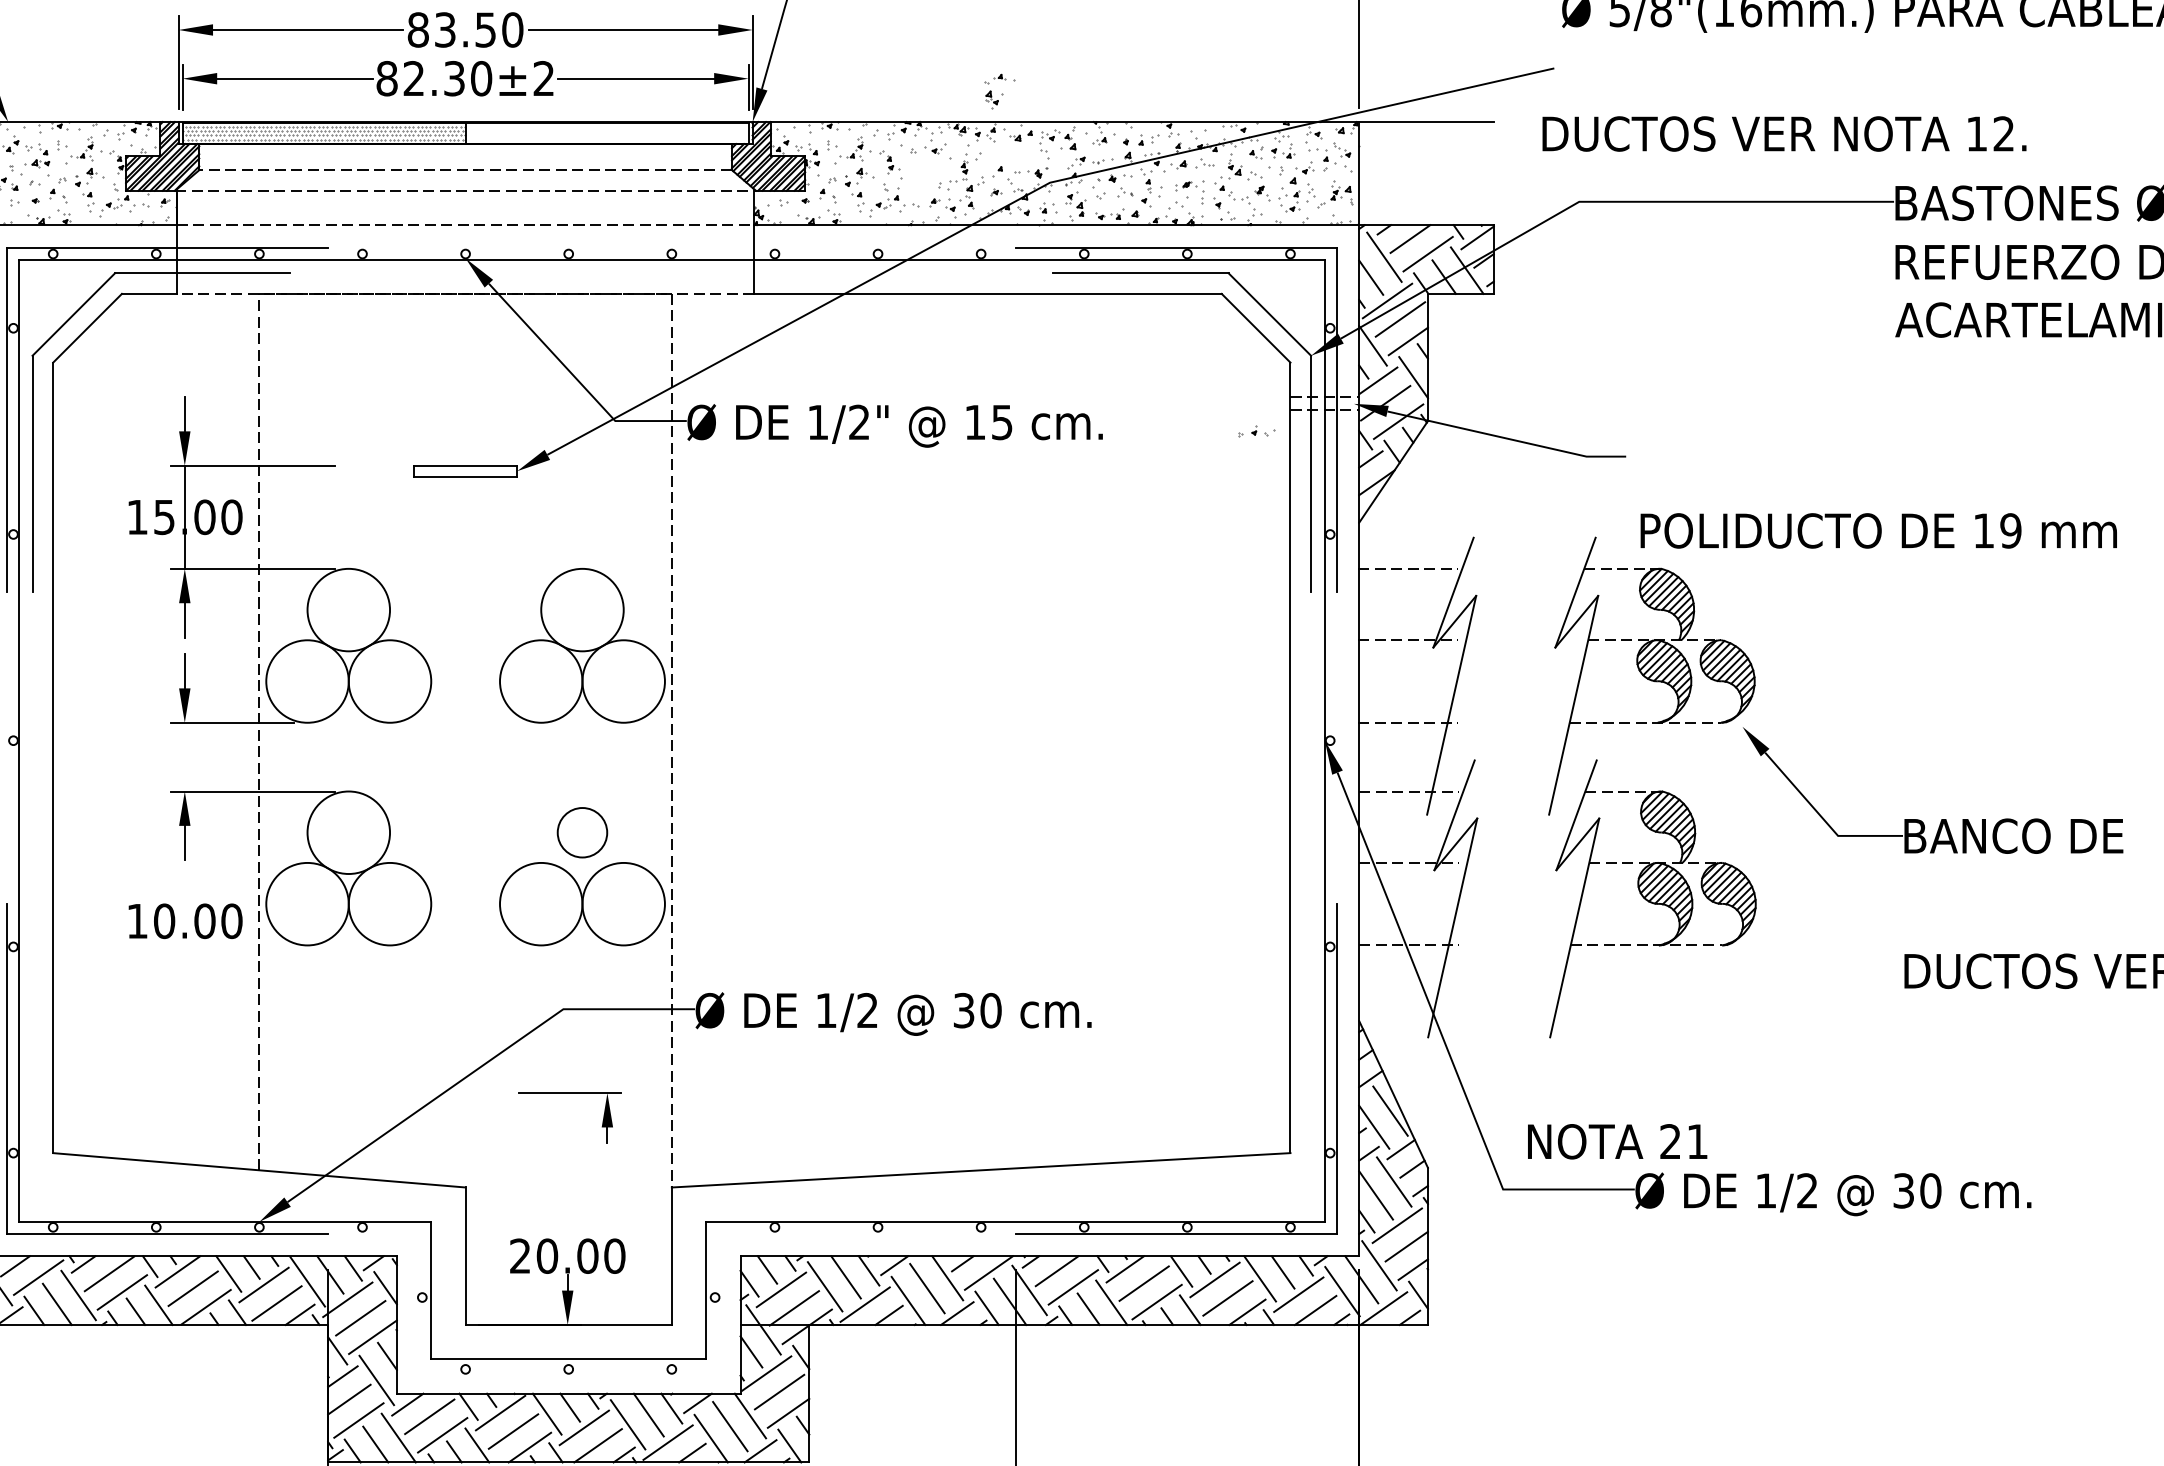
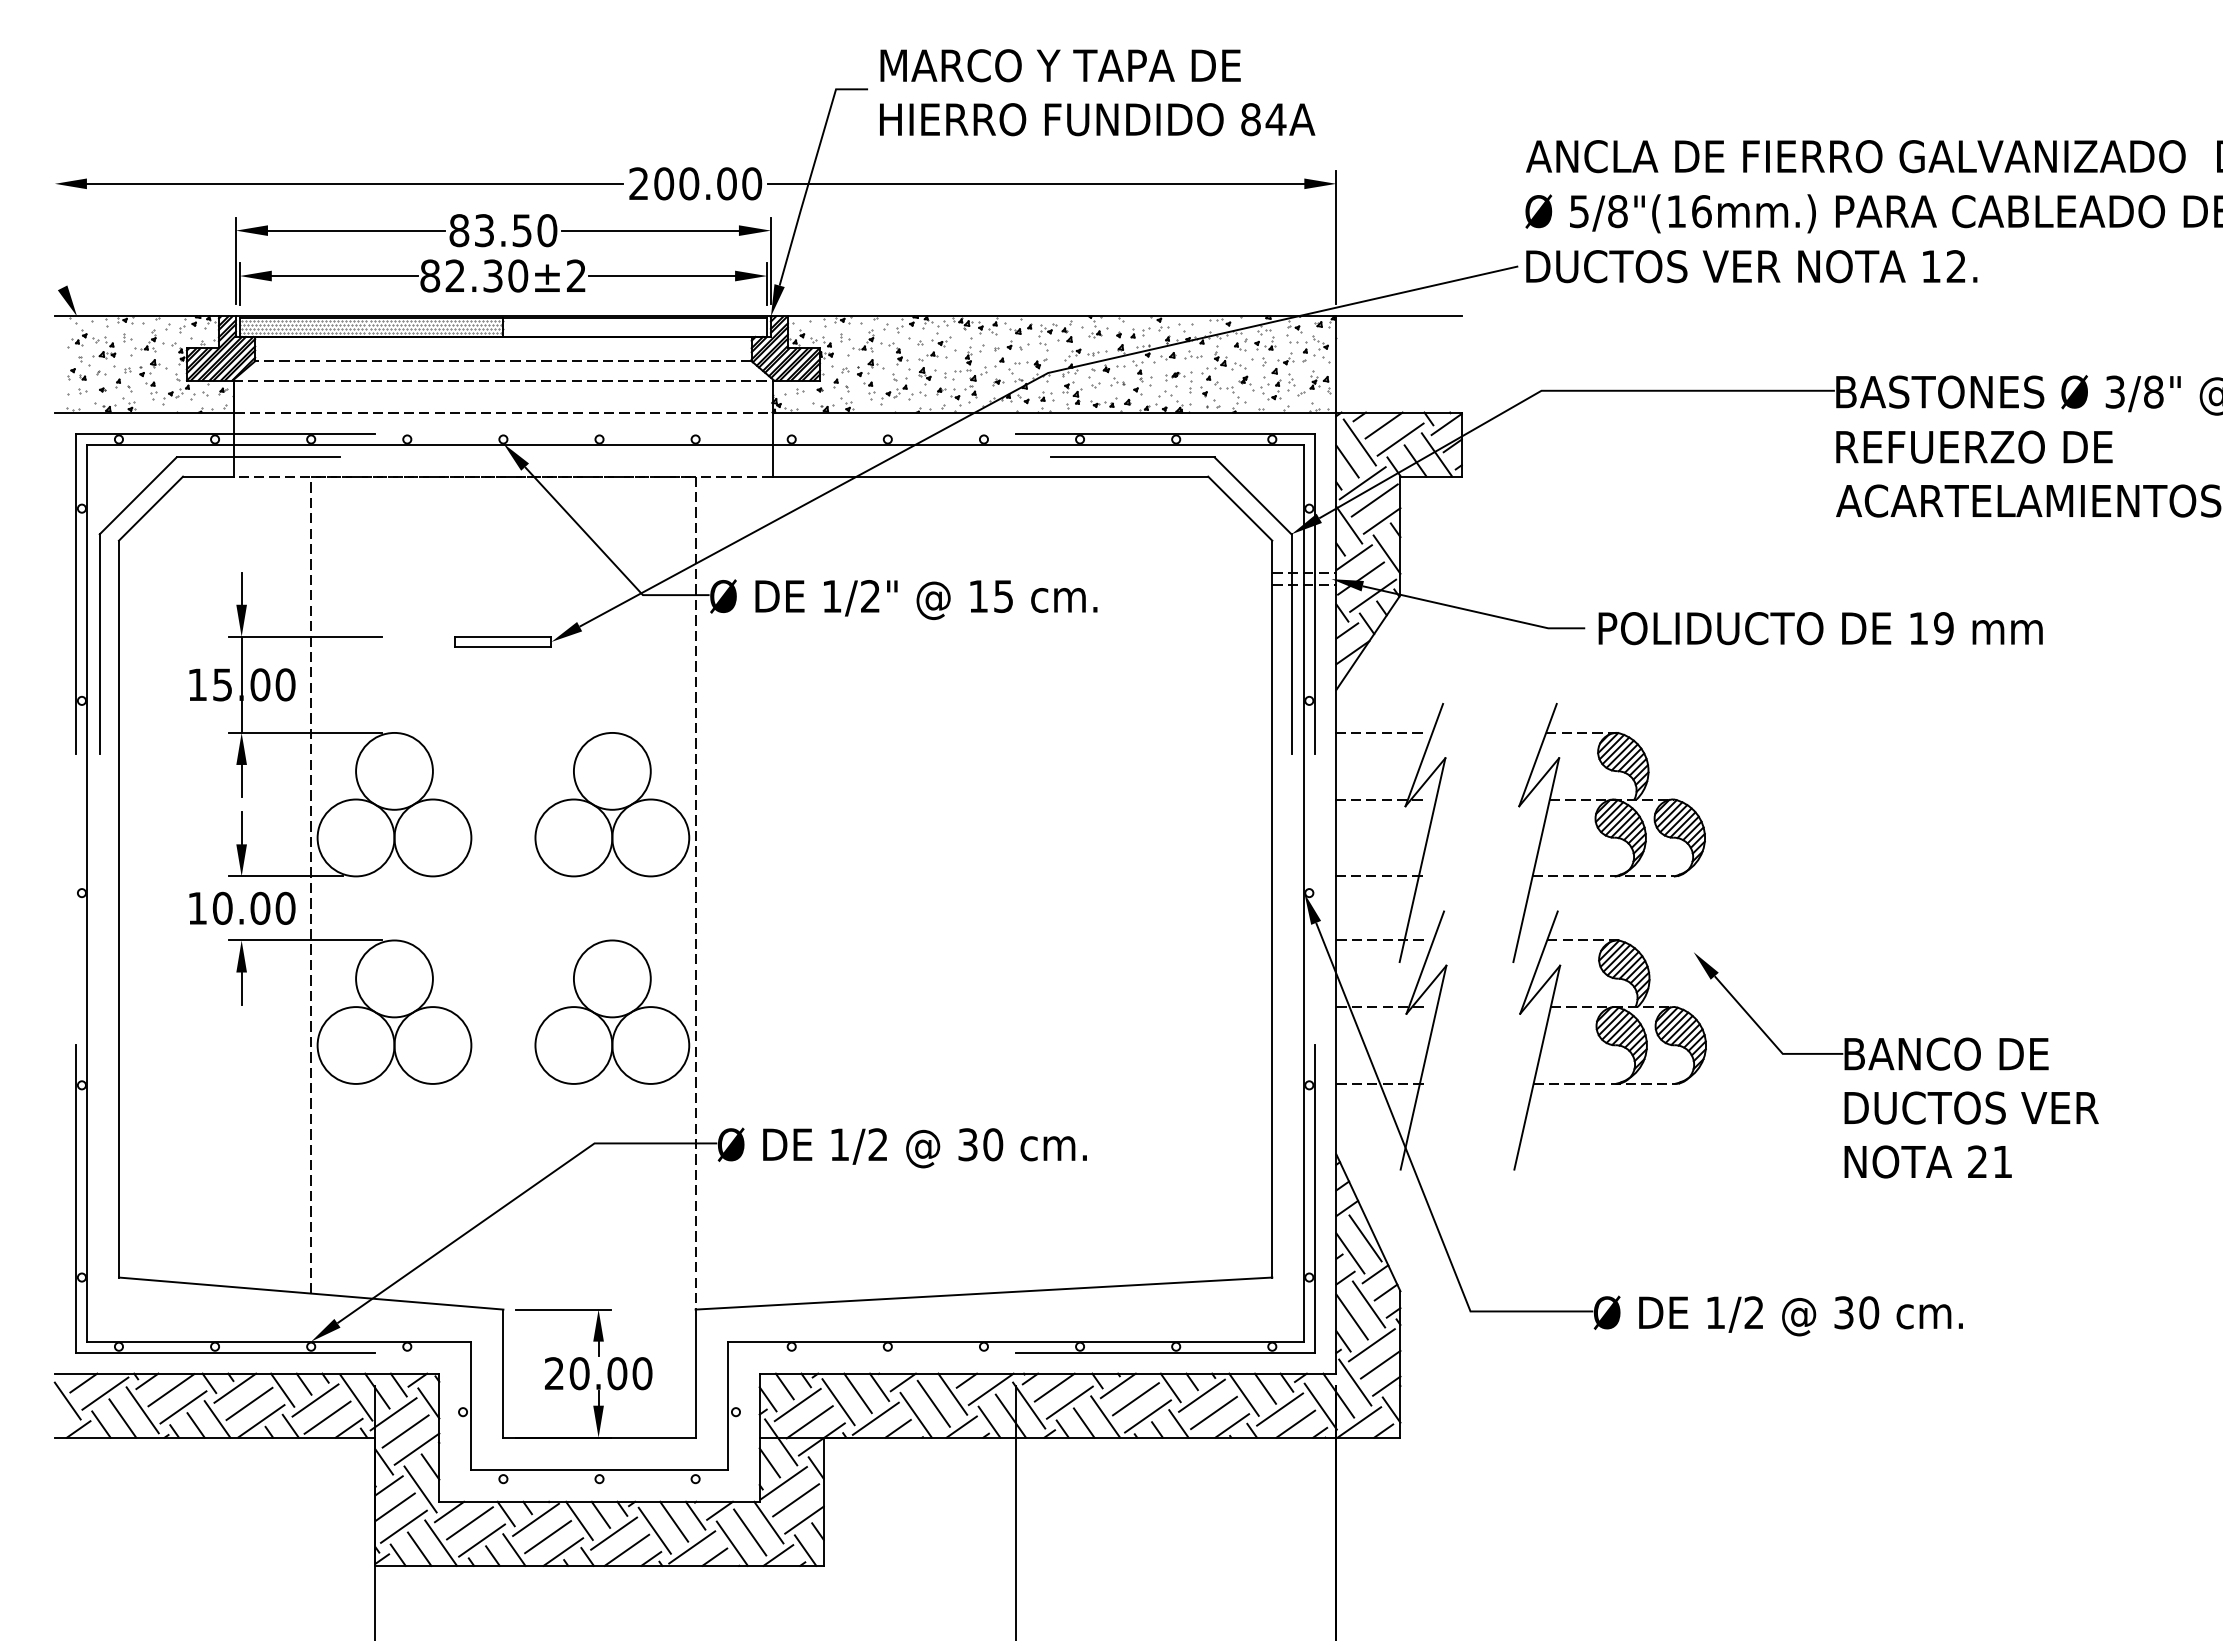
part: (999, 92) -> (932, 368), moved
text: (1784, 133) -> (1751, 266), moved
part: (1256, 431) -> (1011, 345), moved
text: (1878, 530) -> (1820, 628), moved
part: (1941, 819) -> (1879, 1038), moved
circle: (581, 832) -> (611, 978), size x1.67
text: (185, 920) -> (242, 907), moved
part: (569, 1094) -> (563, 1310), moved
text: (1616, 1141) -> (1927, 1161), moved

